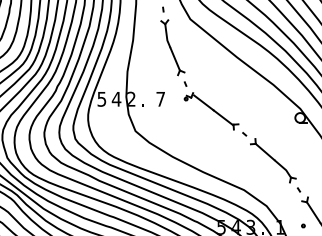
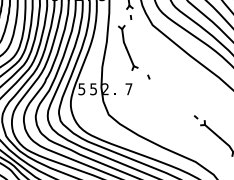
part: (172, 47) -> (127, 47), moved
text: (116, 99) -> (93, 89), 4 -> 5
part: (211, 111) -> (169, 99), removed

